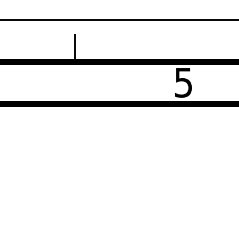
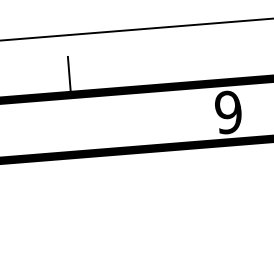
text: (183, 82) -> (228, 112), 5 -> 9

